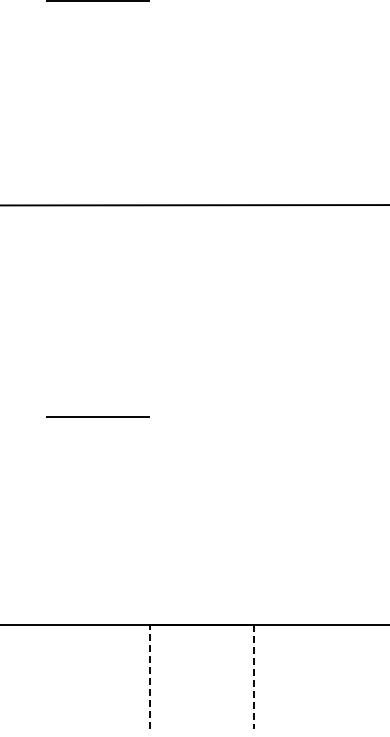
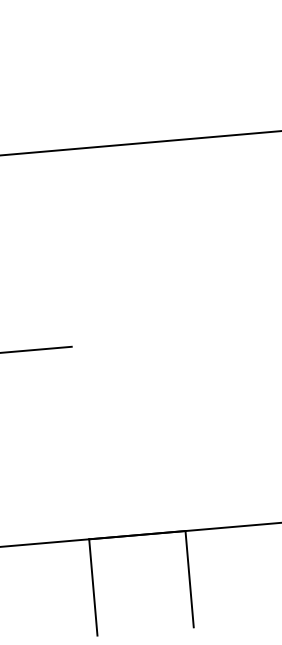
line: (149, 676) -> (93, 587), dashed -> solid
line: (253, 676) -> (189, 579), dashed -> solid

